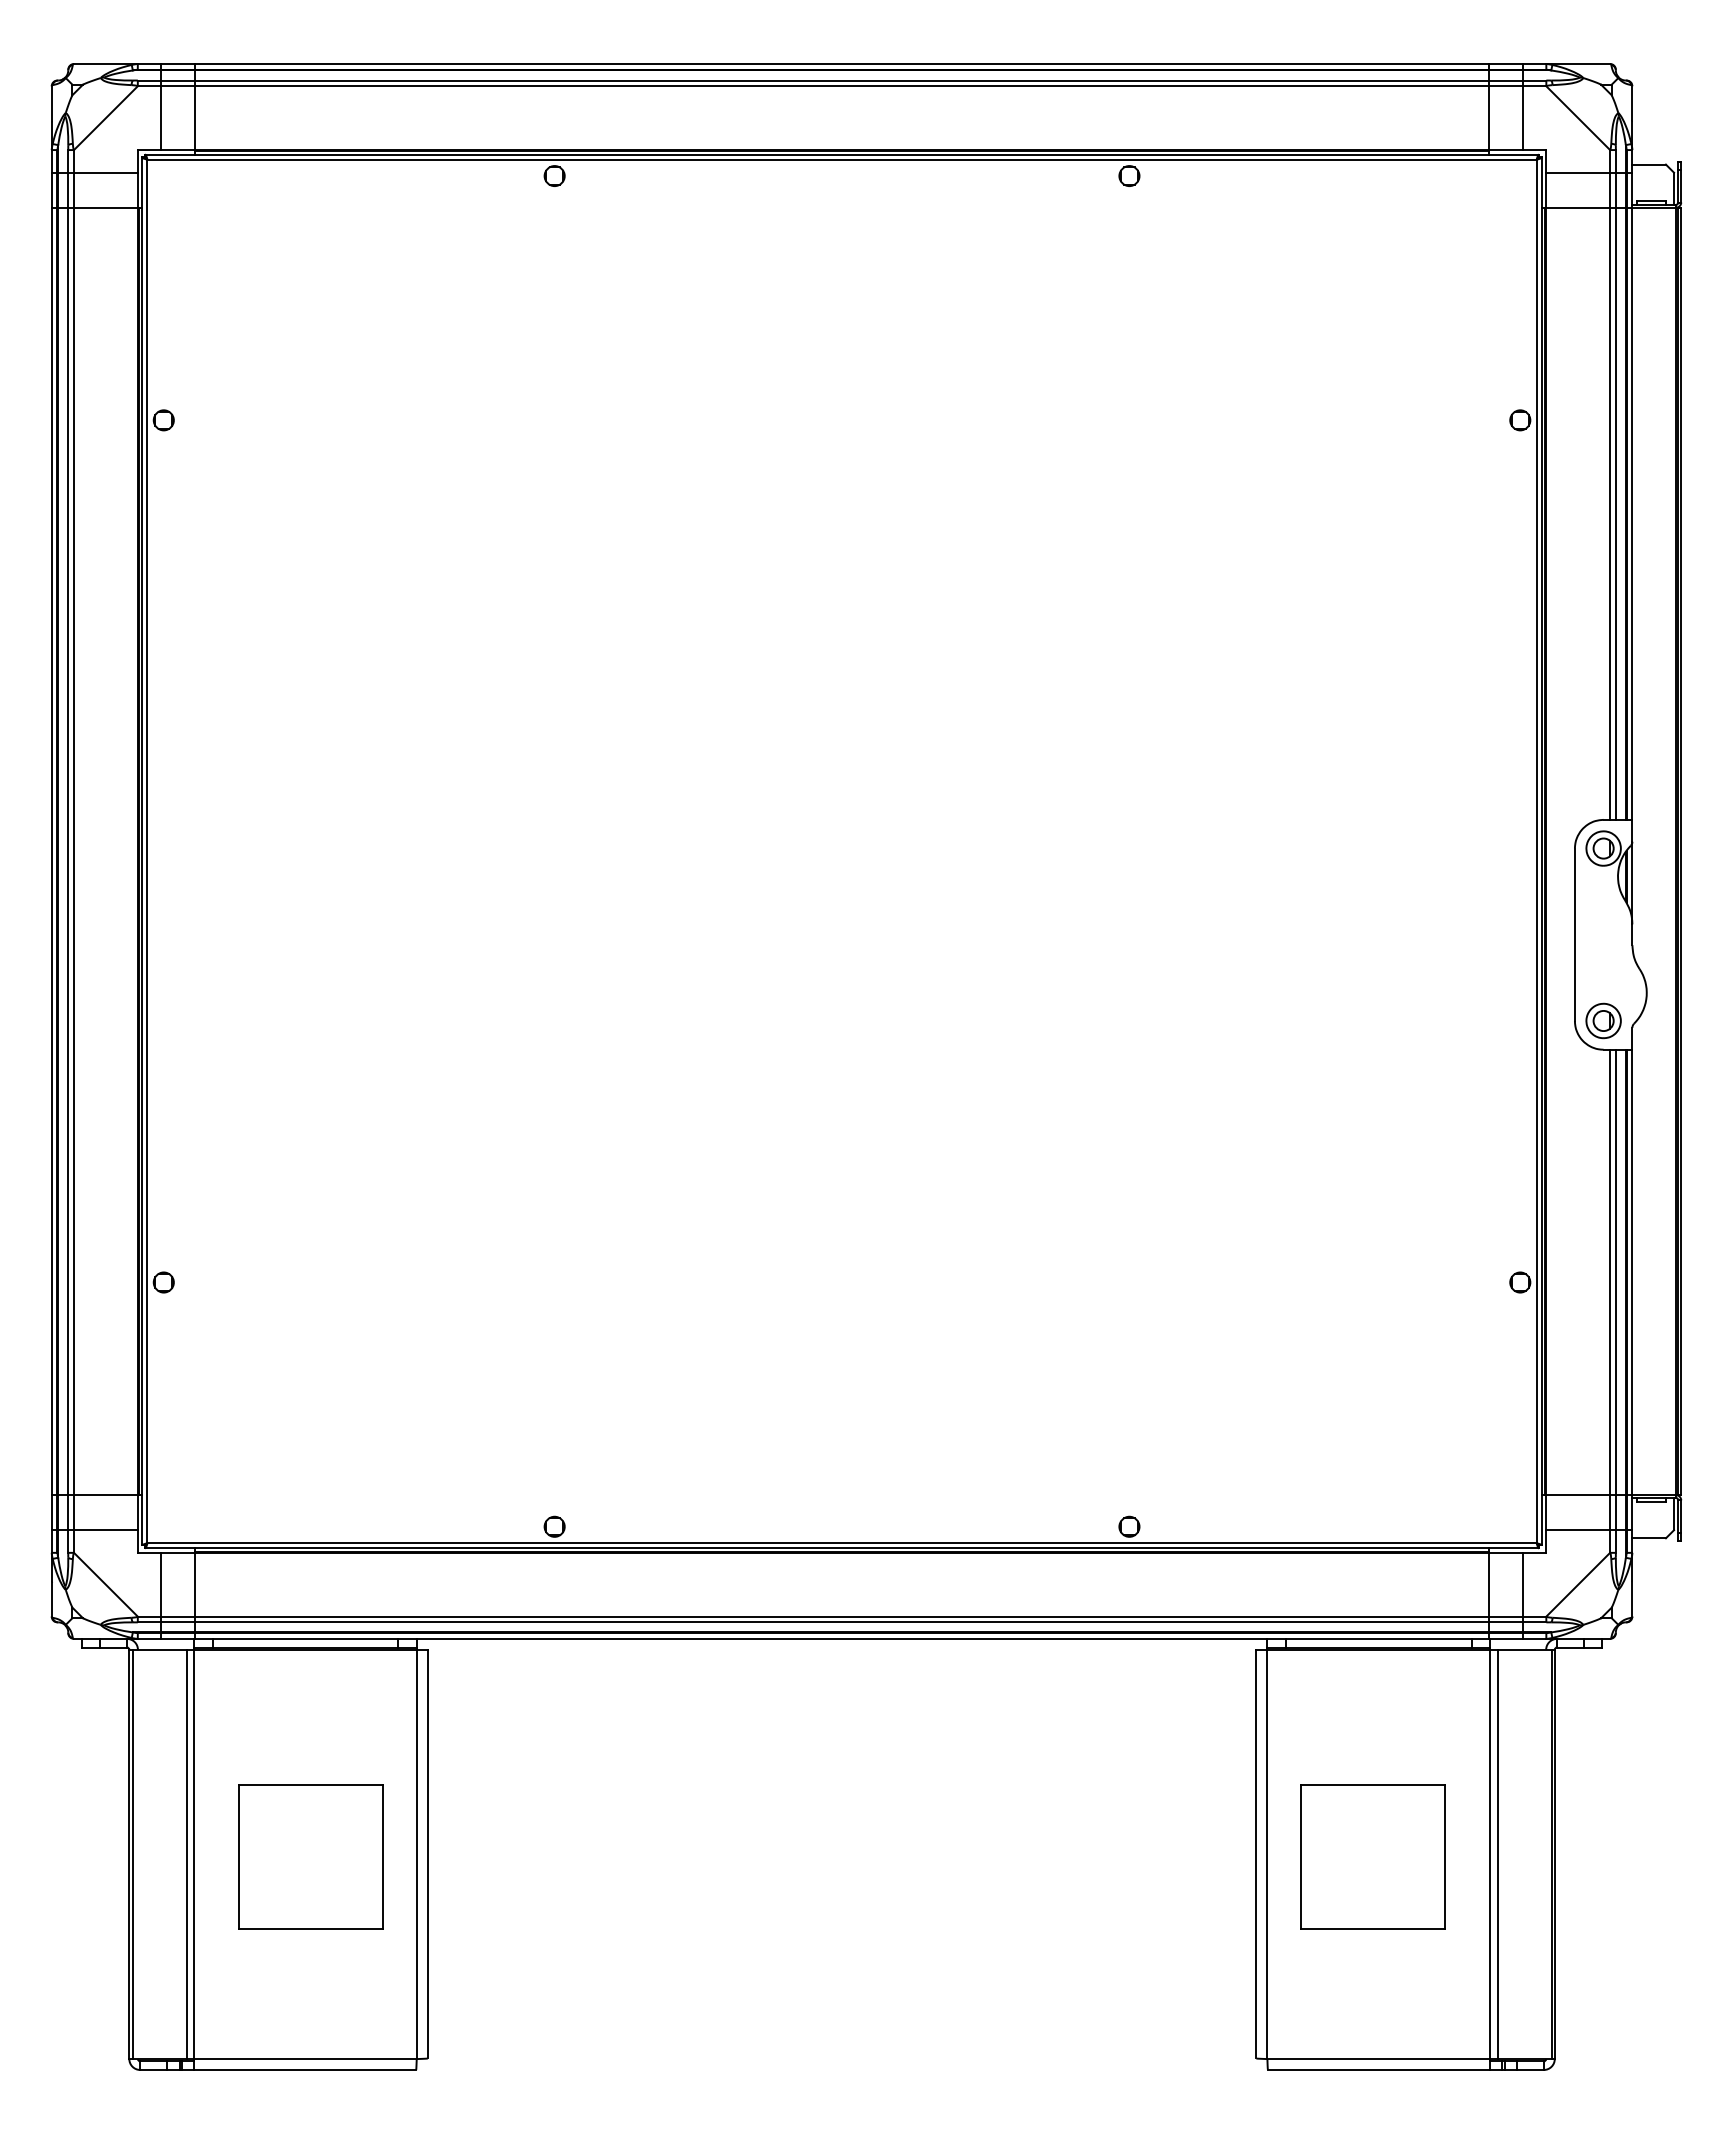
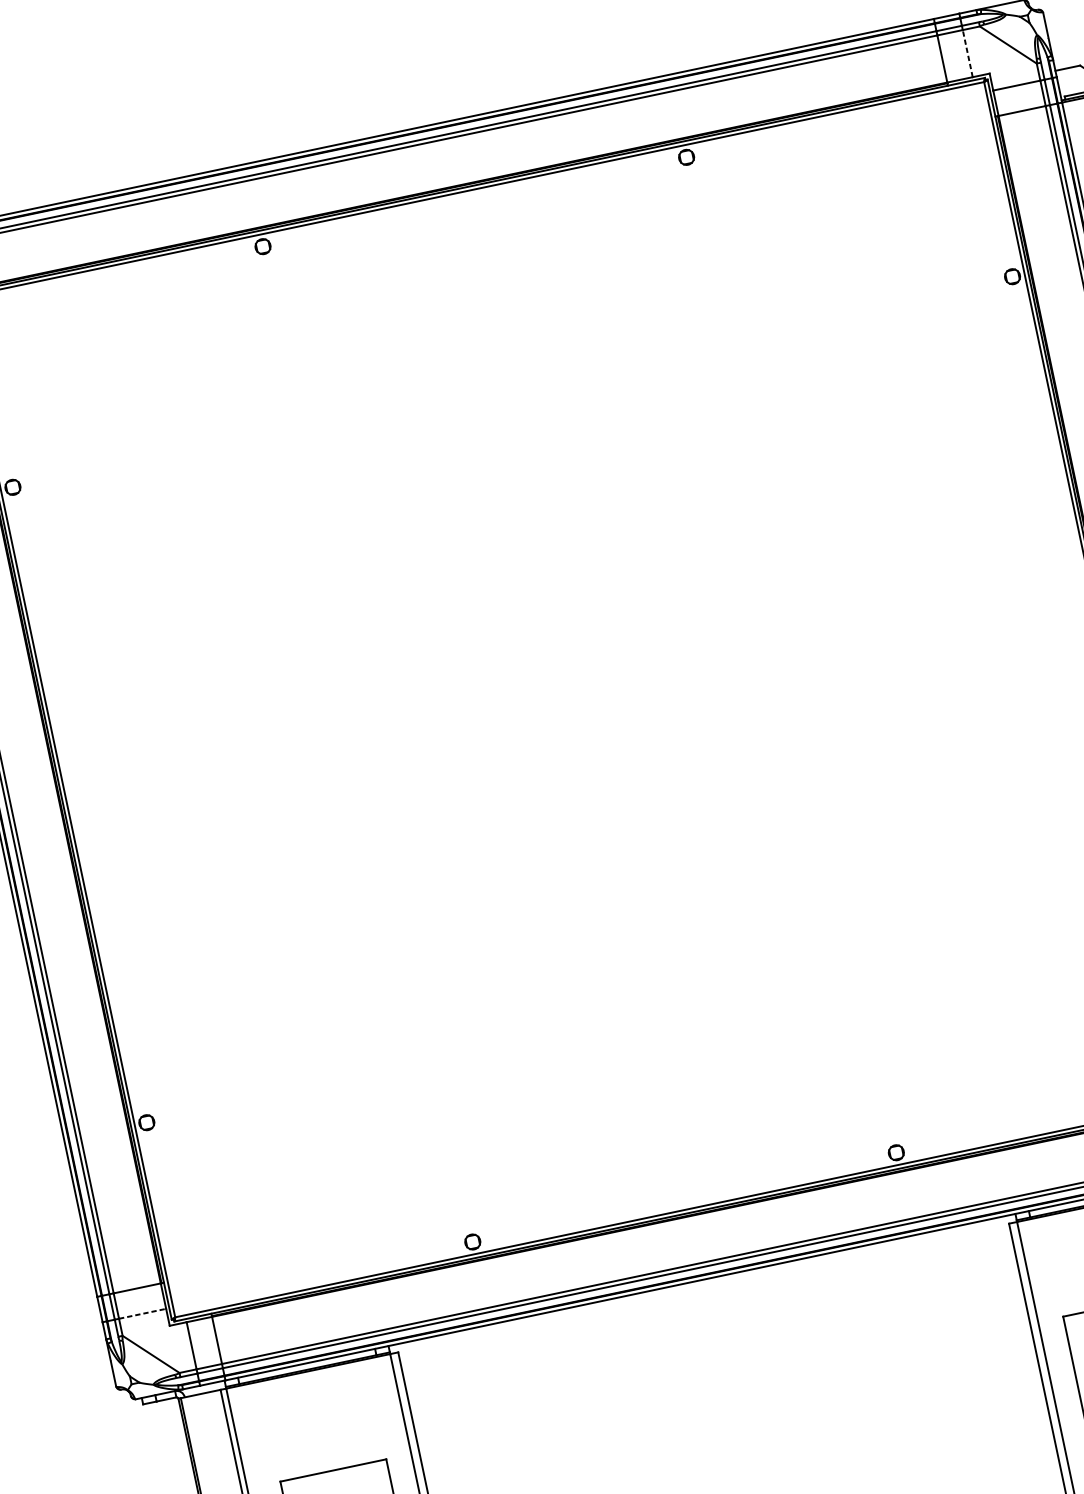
line: (1523, 118) -> (968, 53), solid -> dashed
line: (105, 1529) -> (142, 1313), solid -> dashed

